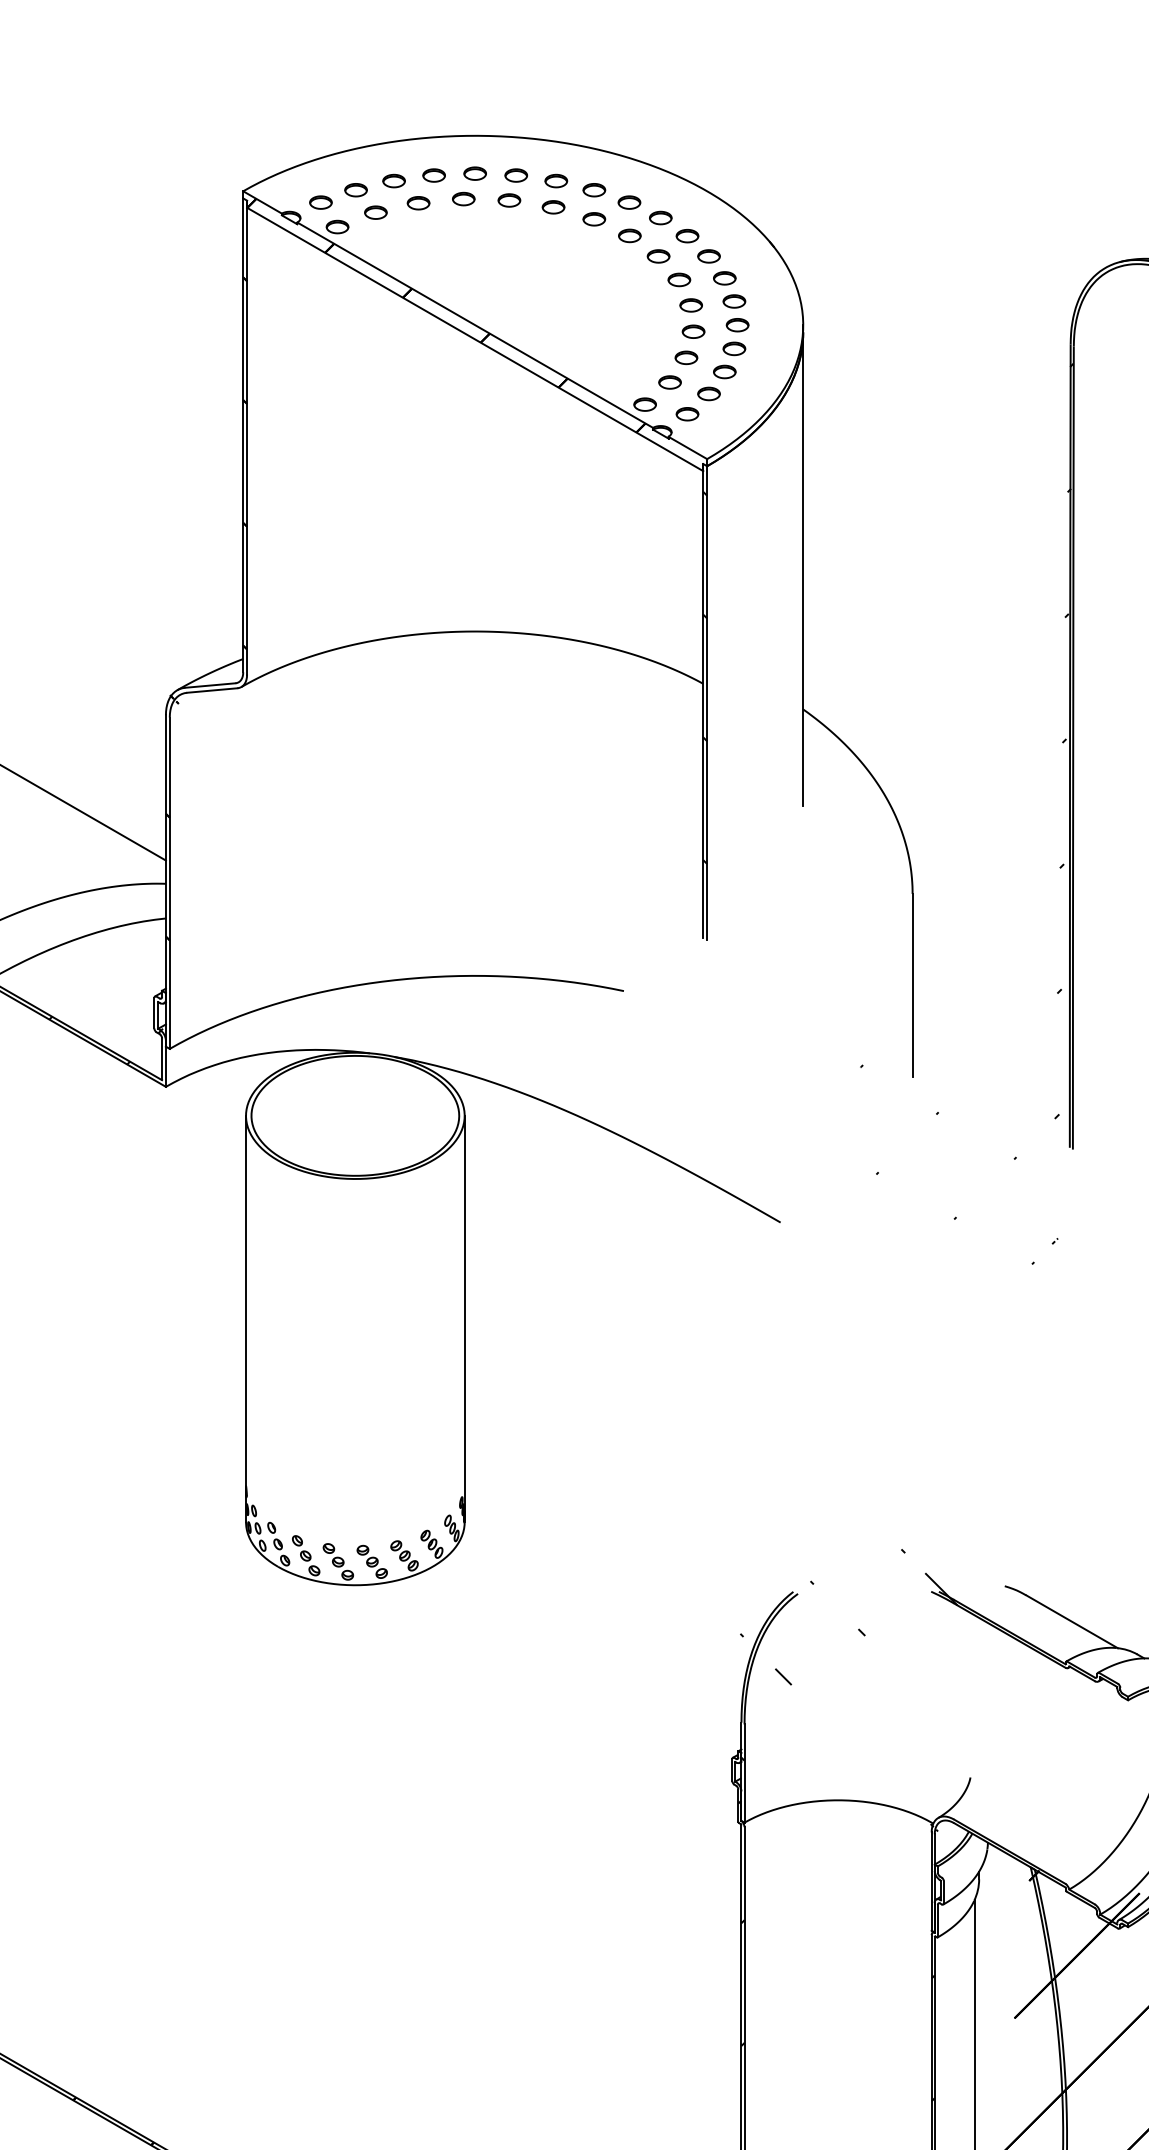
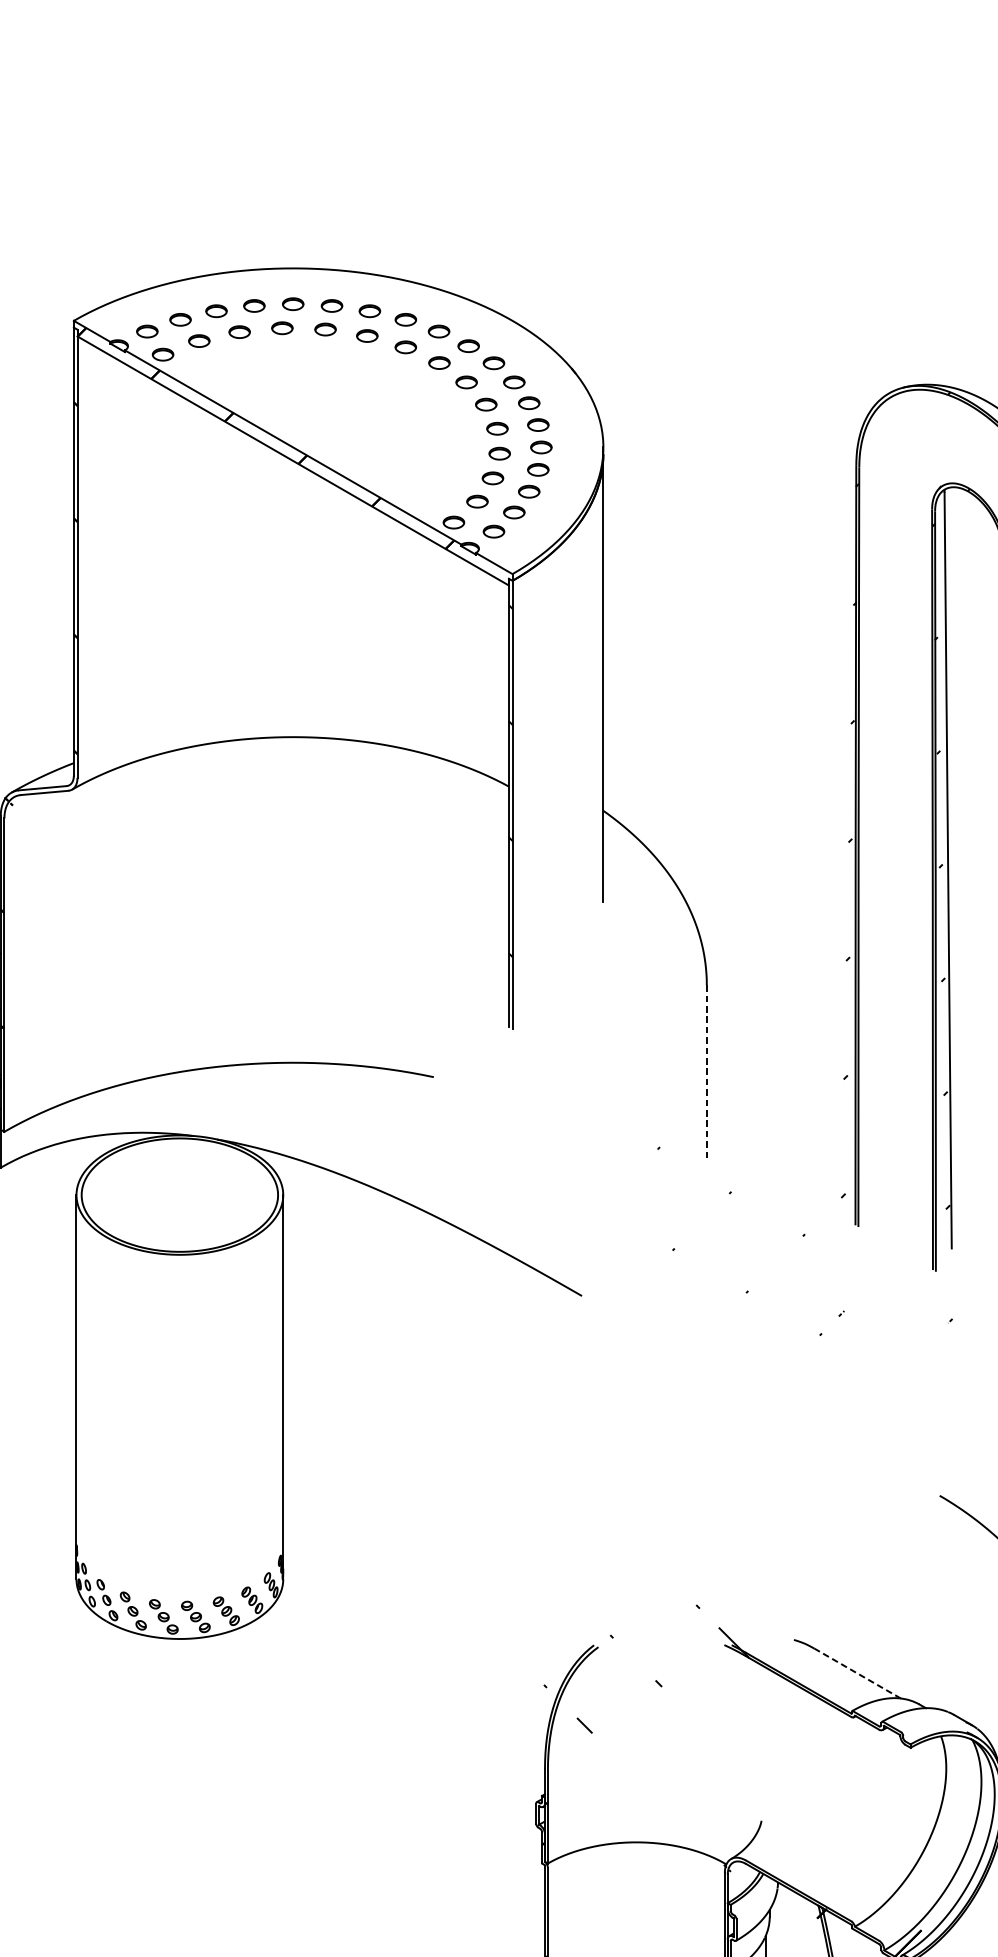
line: (912, 985) -> (706, 1071), solid -> dashed
line: (1072, 1621) -> (858, 1673), solid -> dashed

